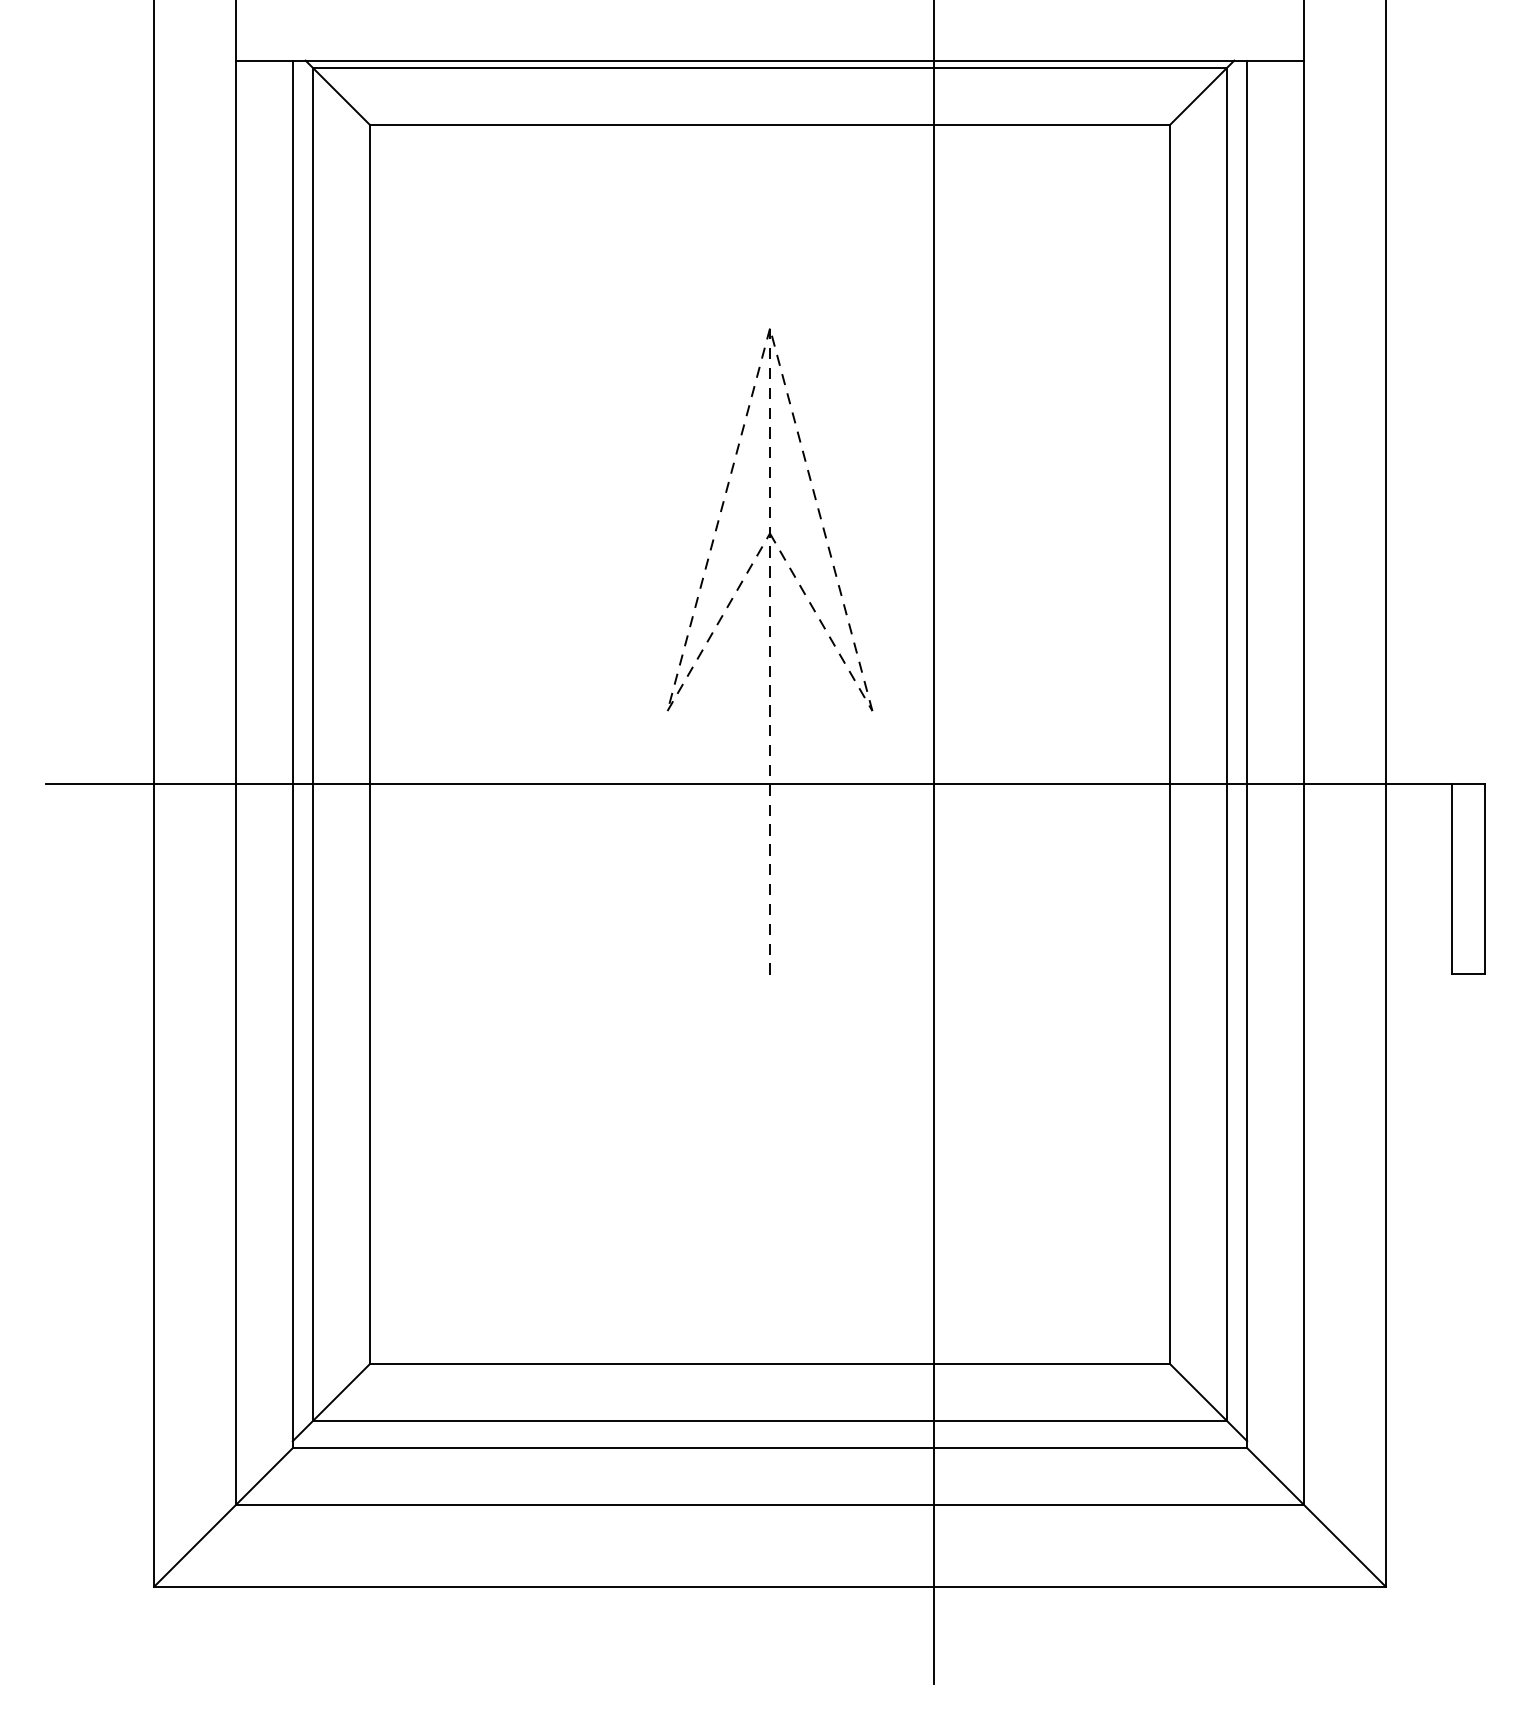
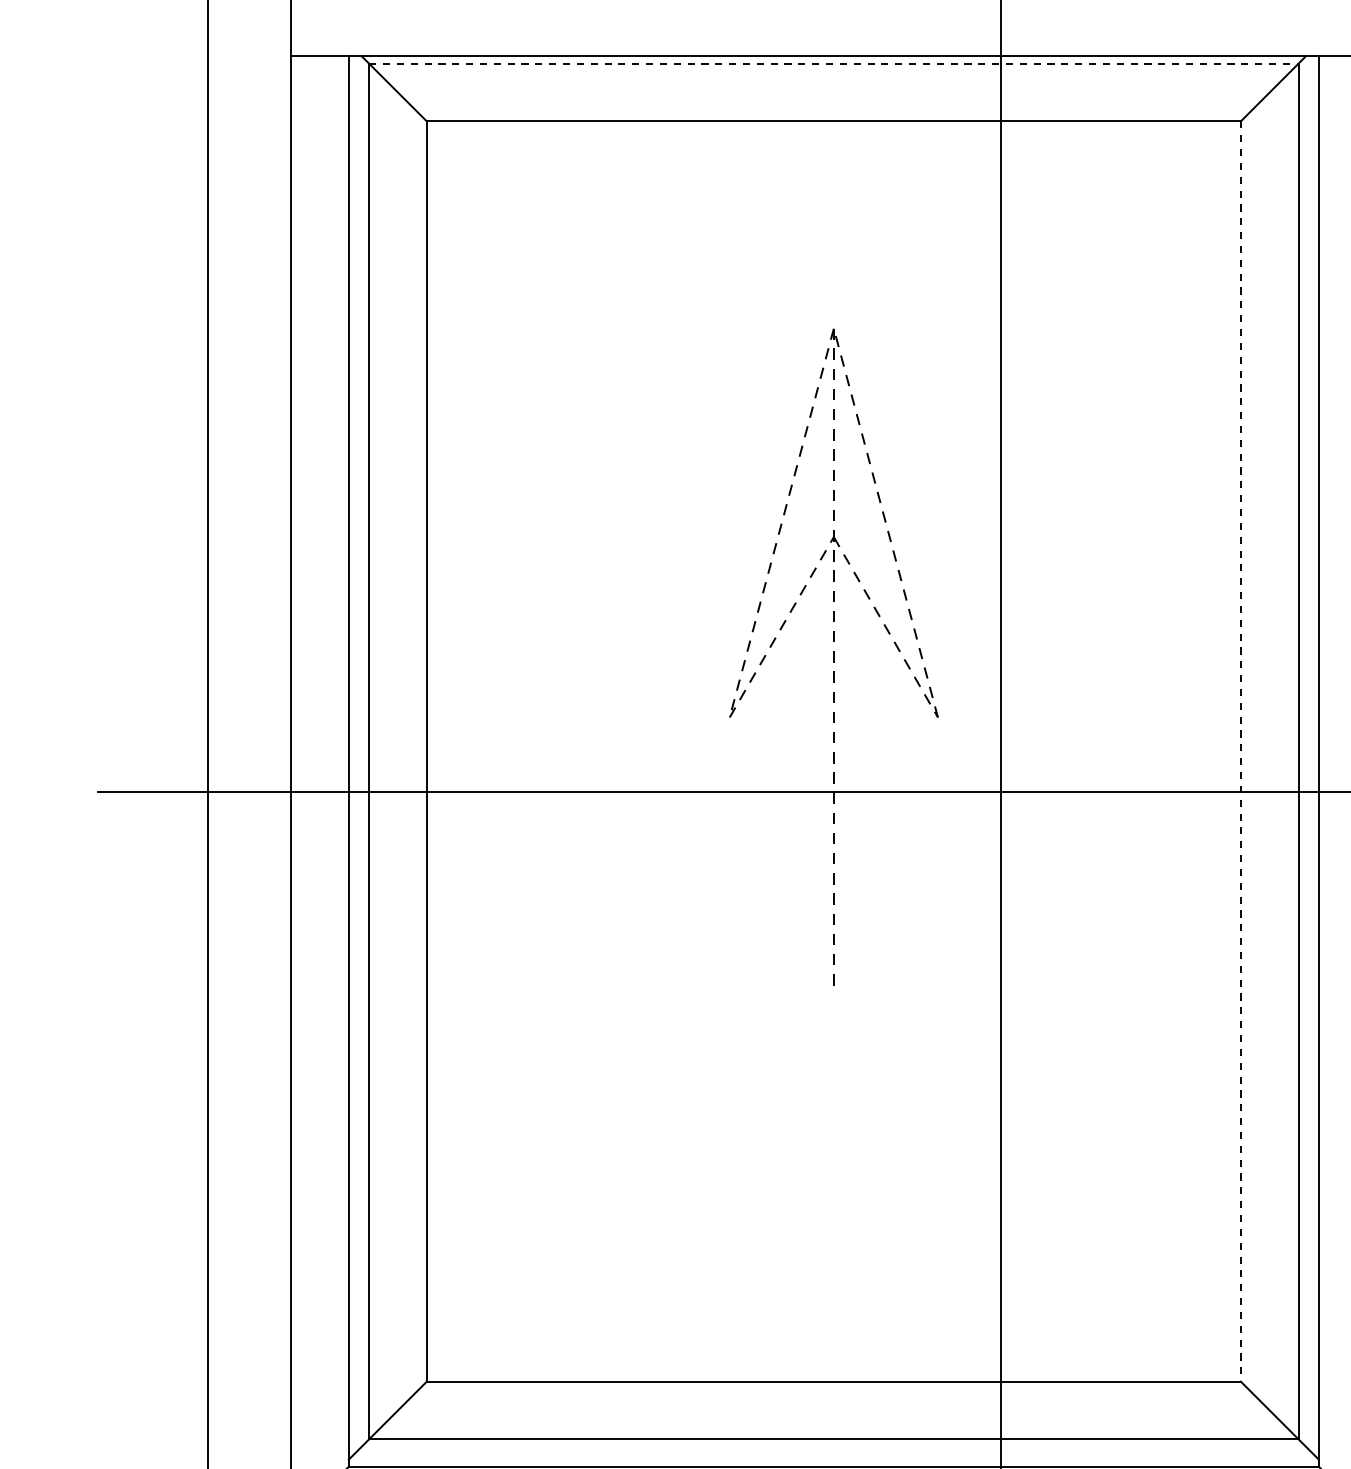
line: (770, 67) -> (834, 63), solid -> dashed
line: (1170, 744) -> (1240, 751), solid -> dashed

